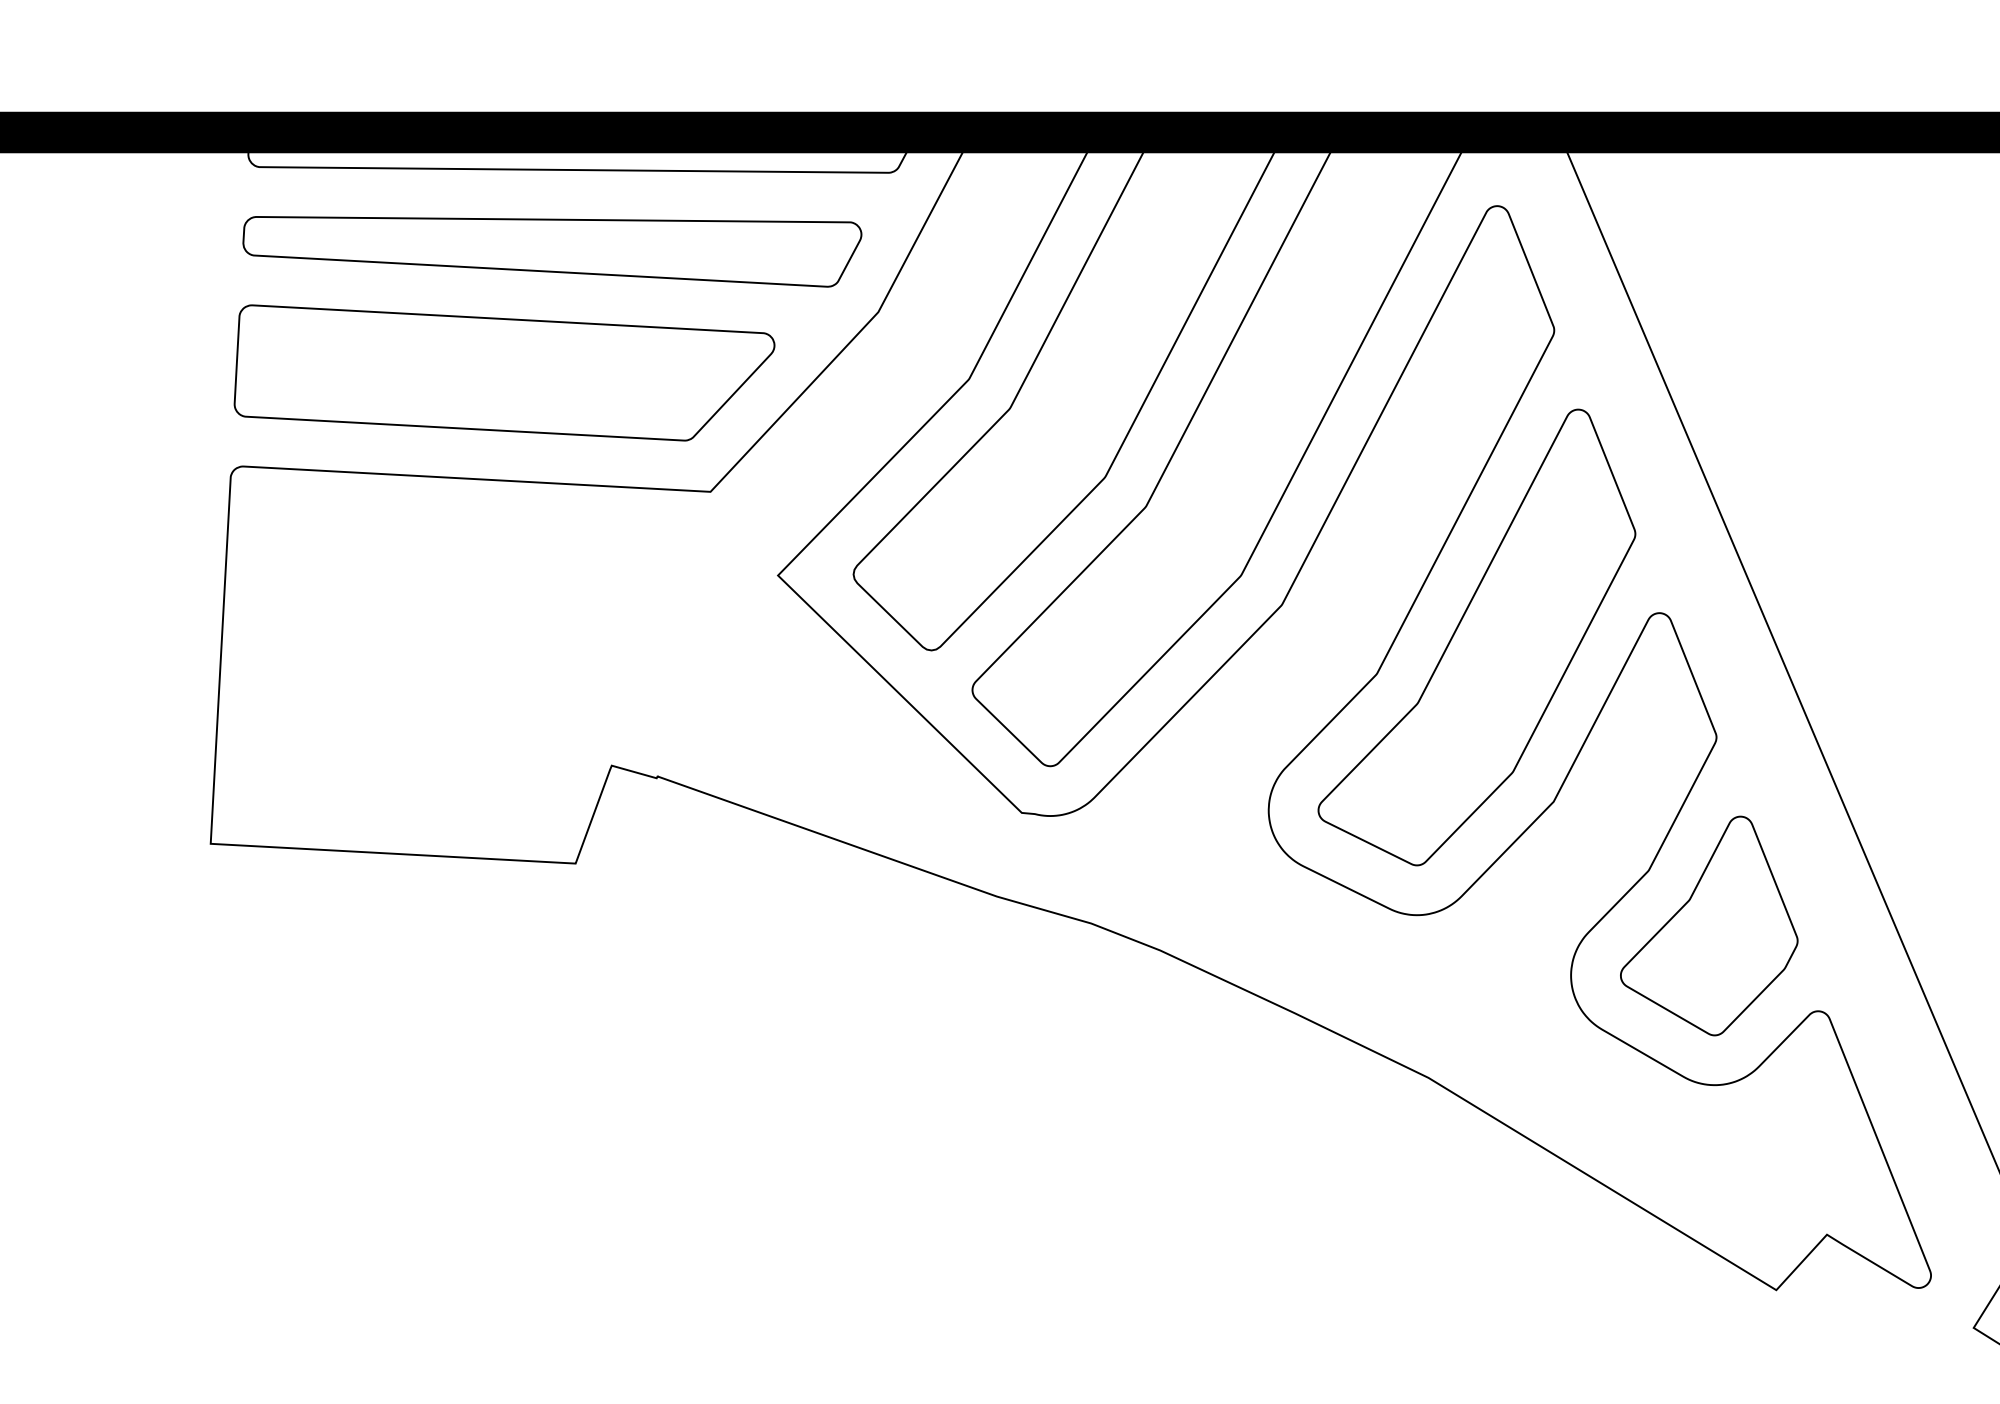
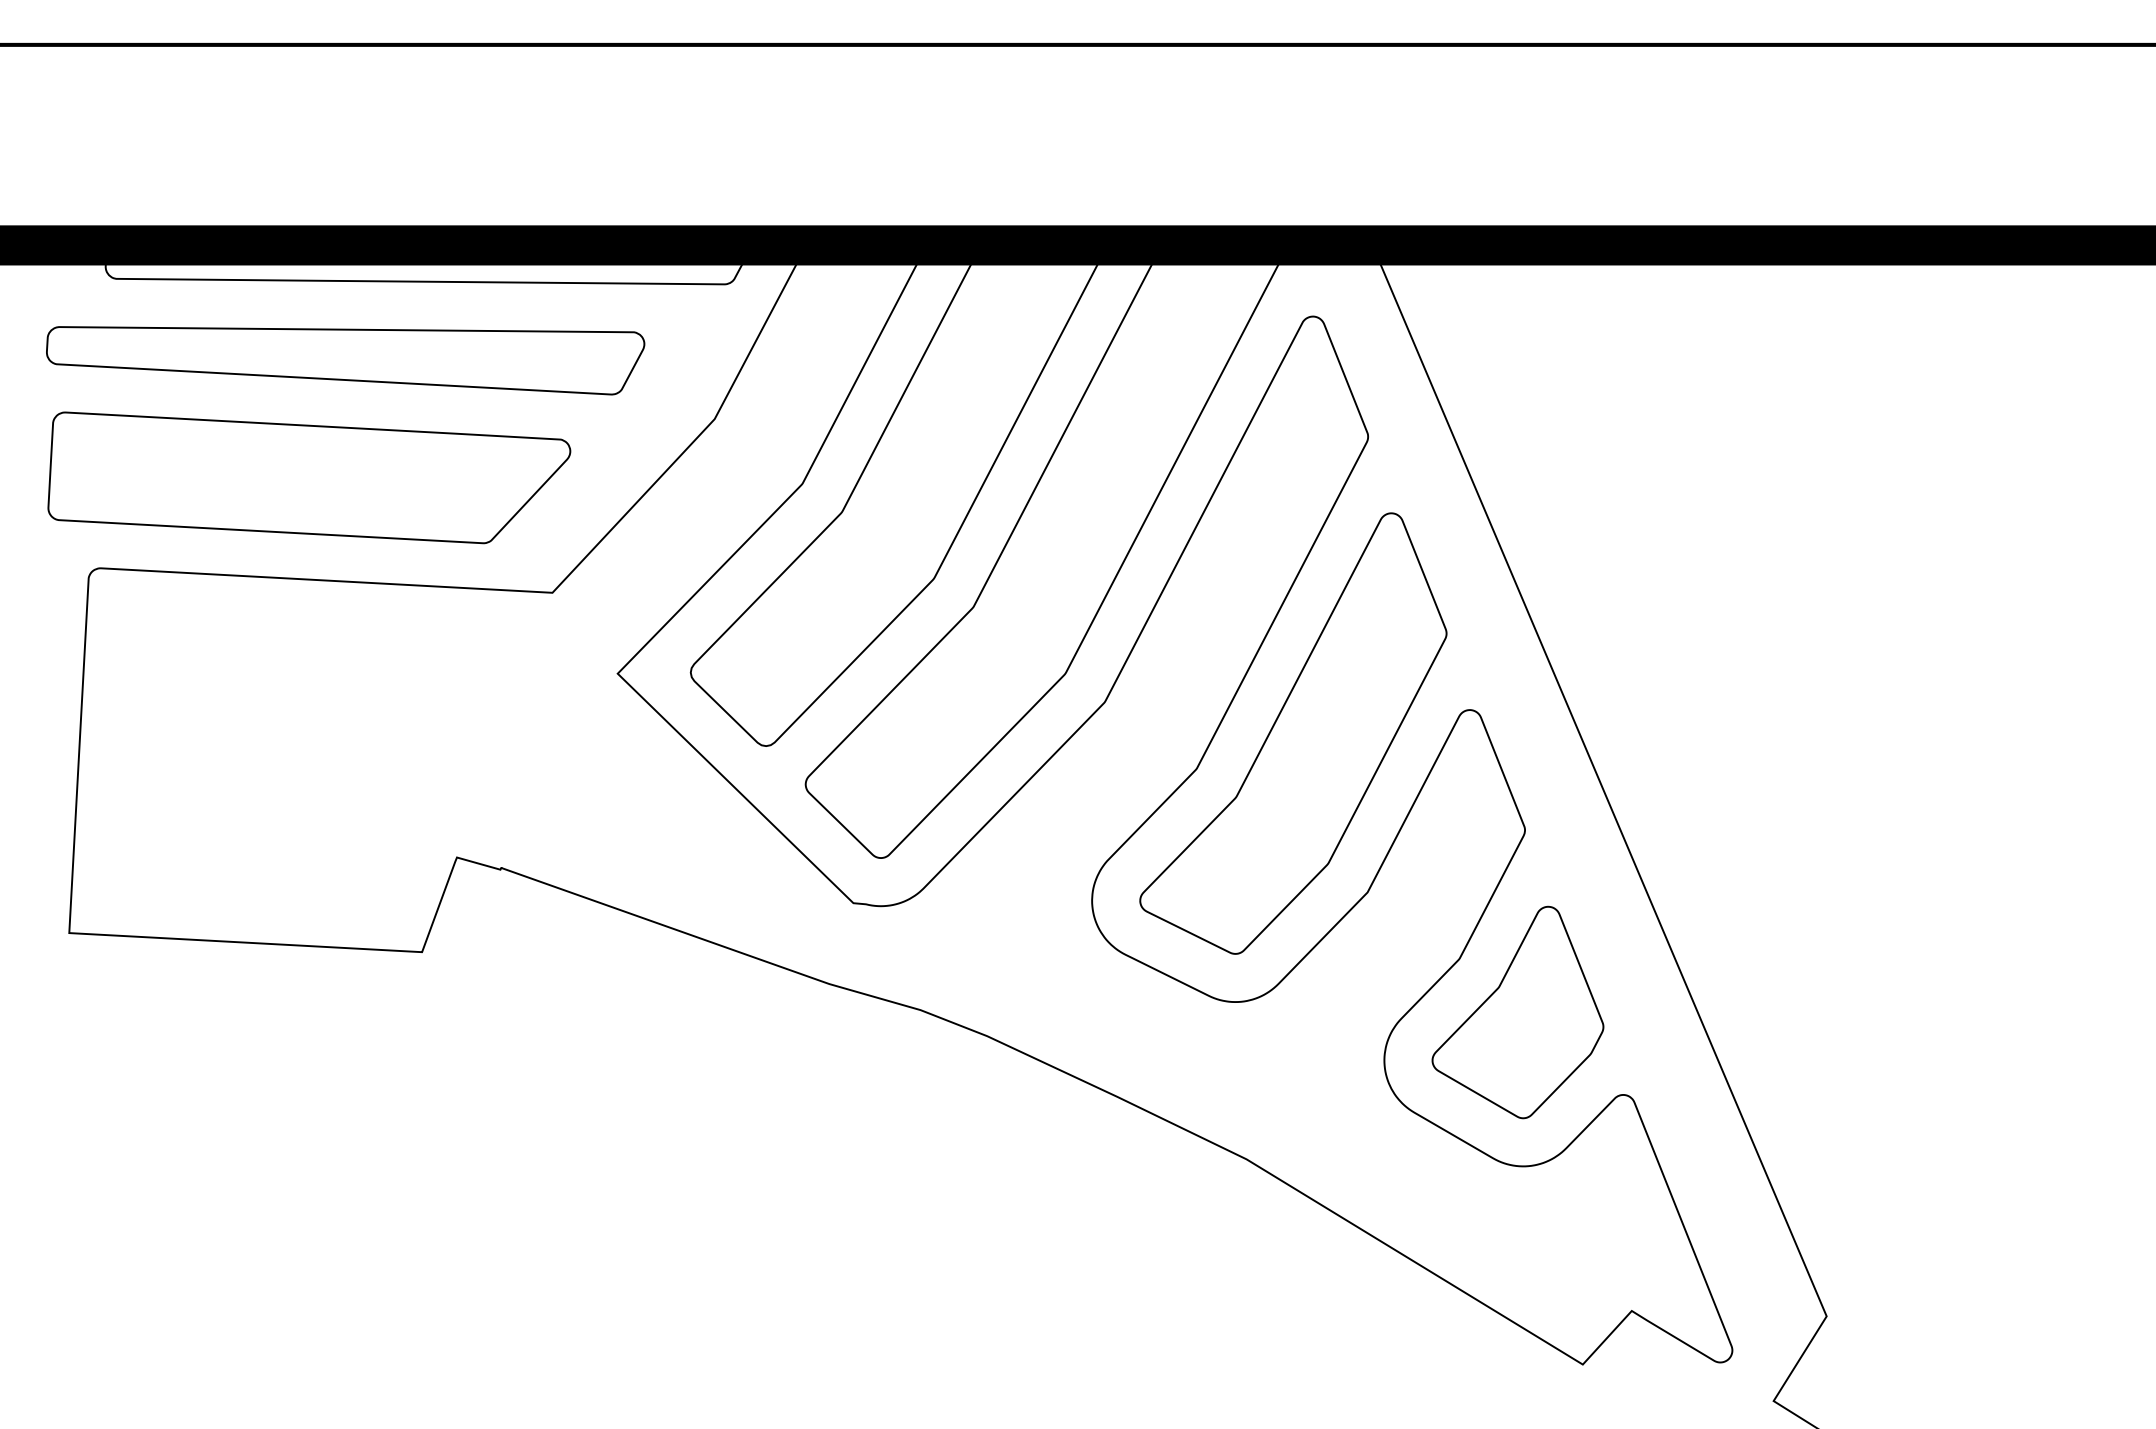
part: (552, 251) -> (345, 360), moved
part: (504, 372) -> (309, 477), moved

